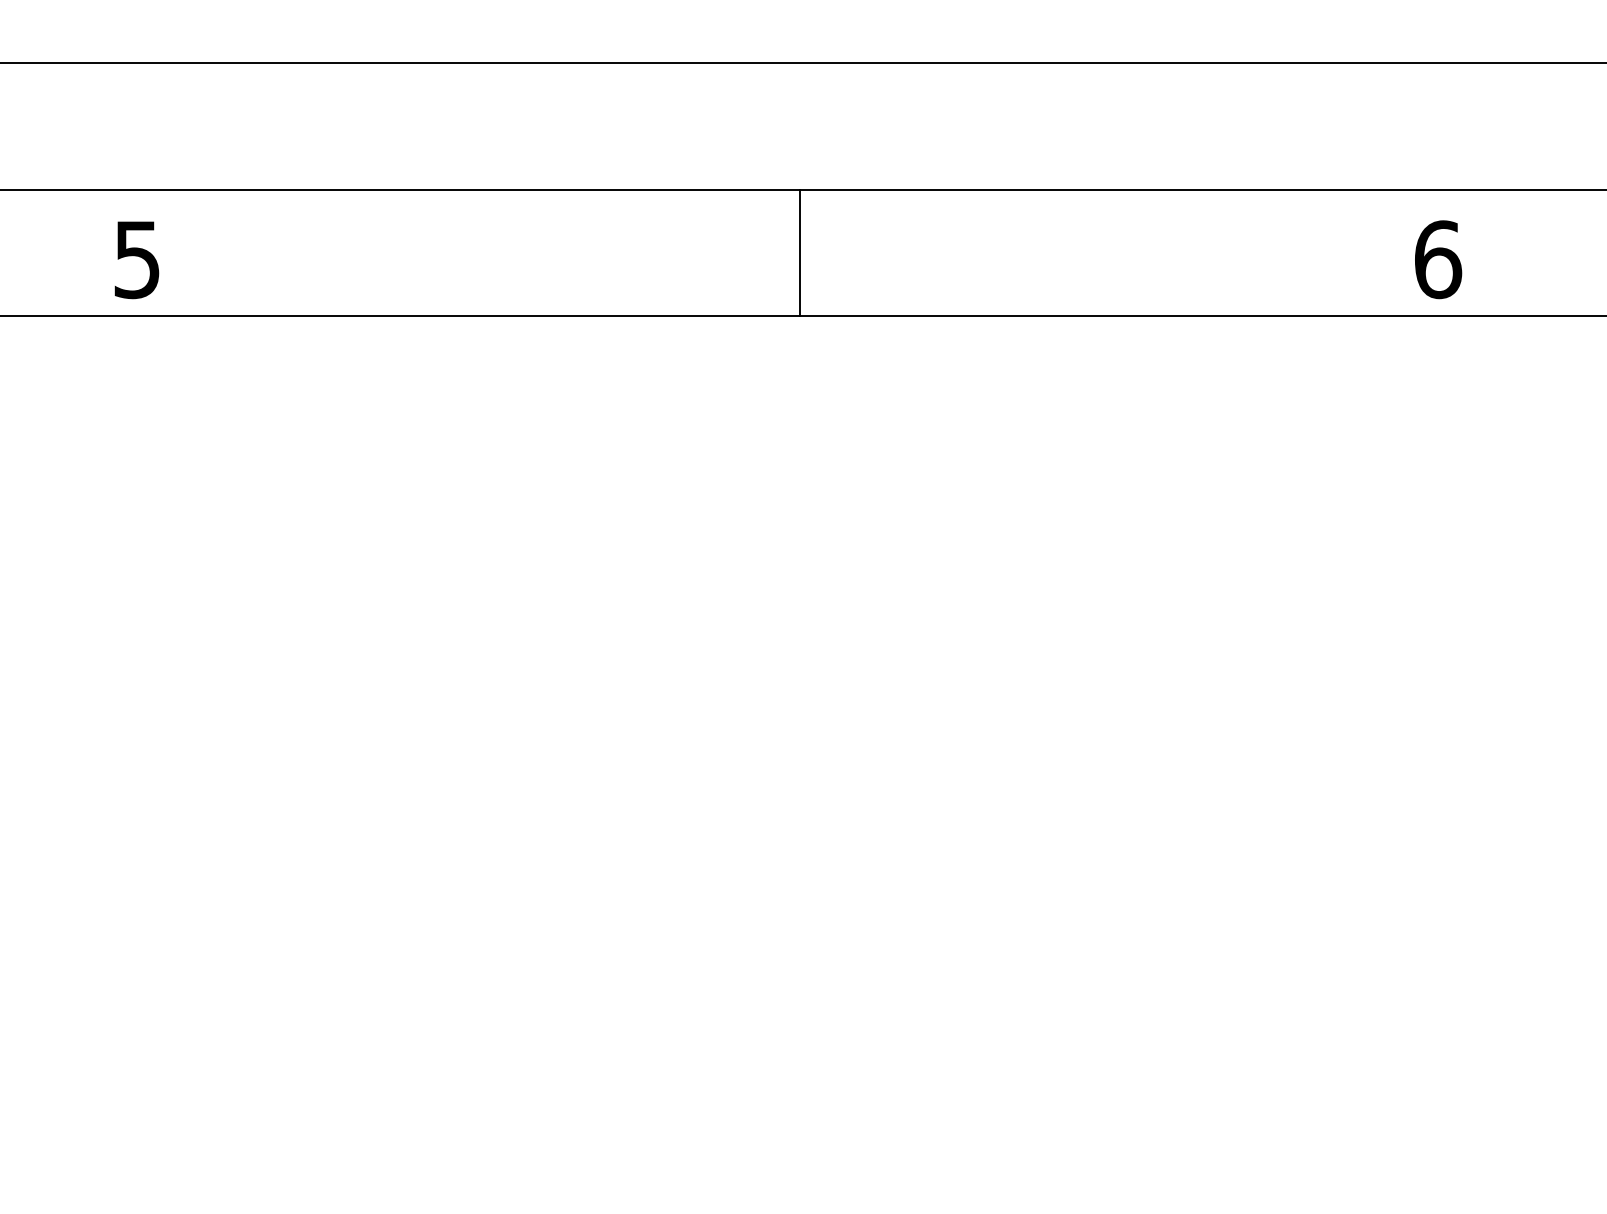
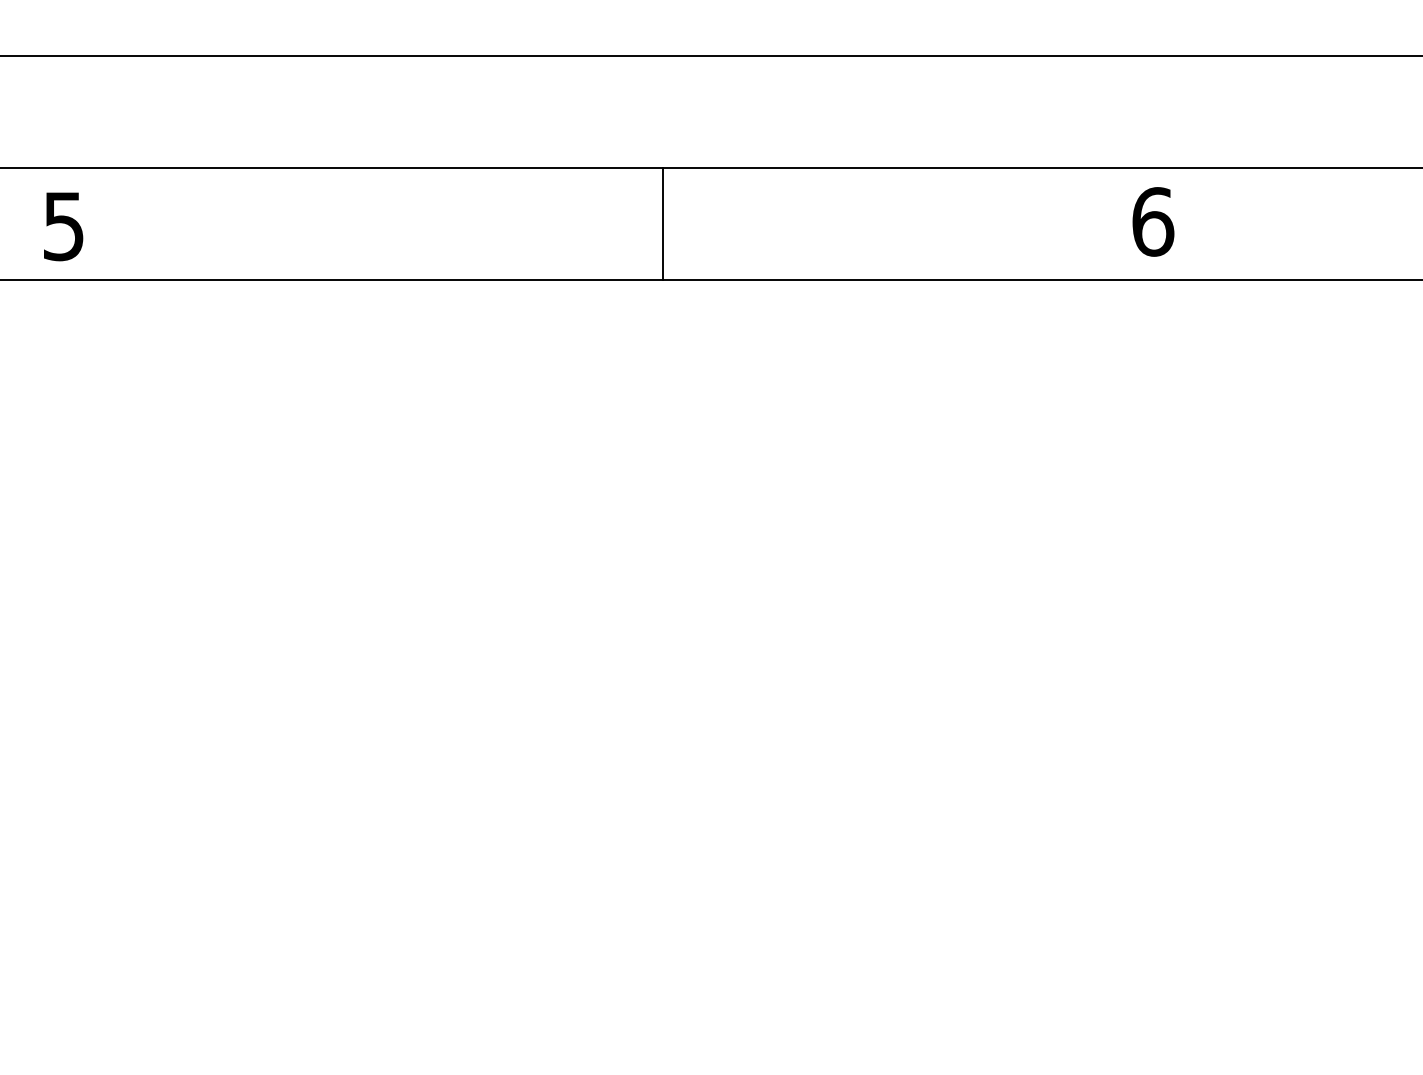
line: (799, 252) -> (662, 223), moved
text: (1438, 259) -> (1153, 221), moved
text: (136, 260) -> (63, 227), moved

